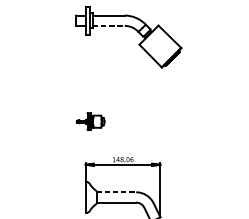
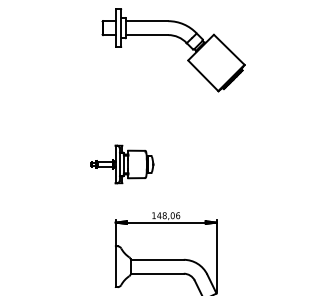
line: (109, 26) -> (147, 35), dashed -> solid
part: (90, 121) -> (122, 164), size x1.67
line: (116, 192) -> (157, 259), dashed -> solid

